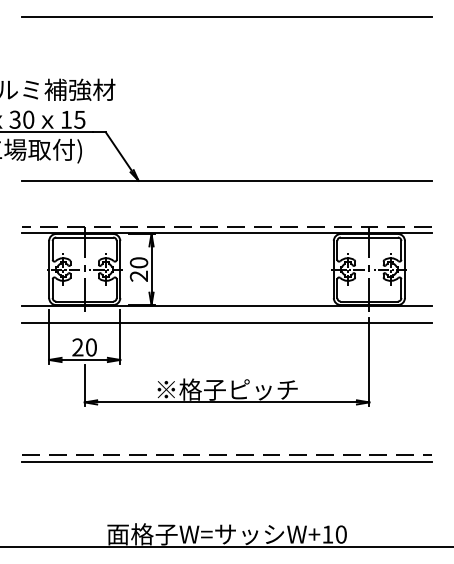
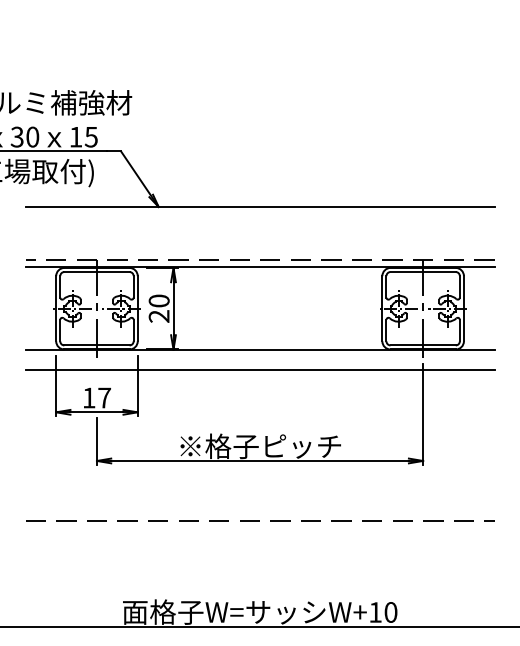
line: (226, 16) -> (259, 18), removed
text: (84, 347) -> (96, 398), 20 -> 17
line: (226, 461) -> (259, 528), removed

